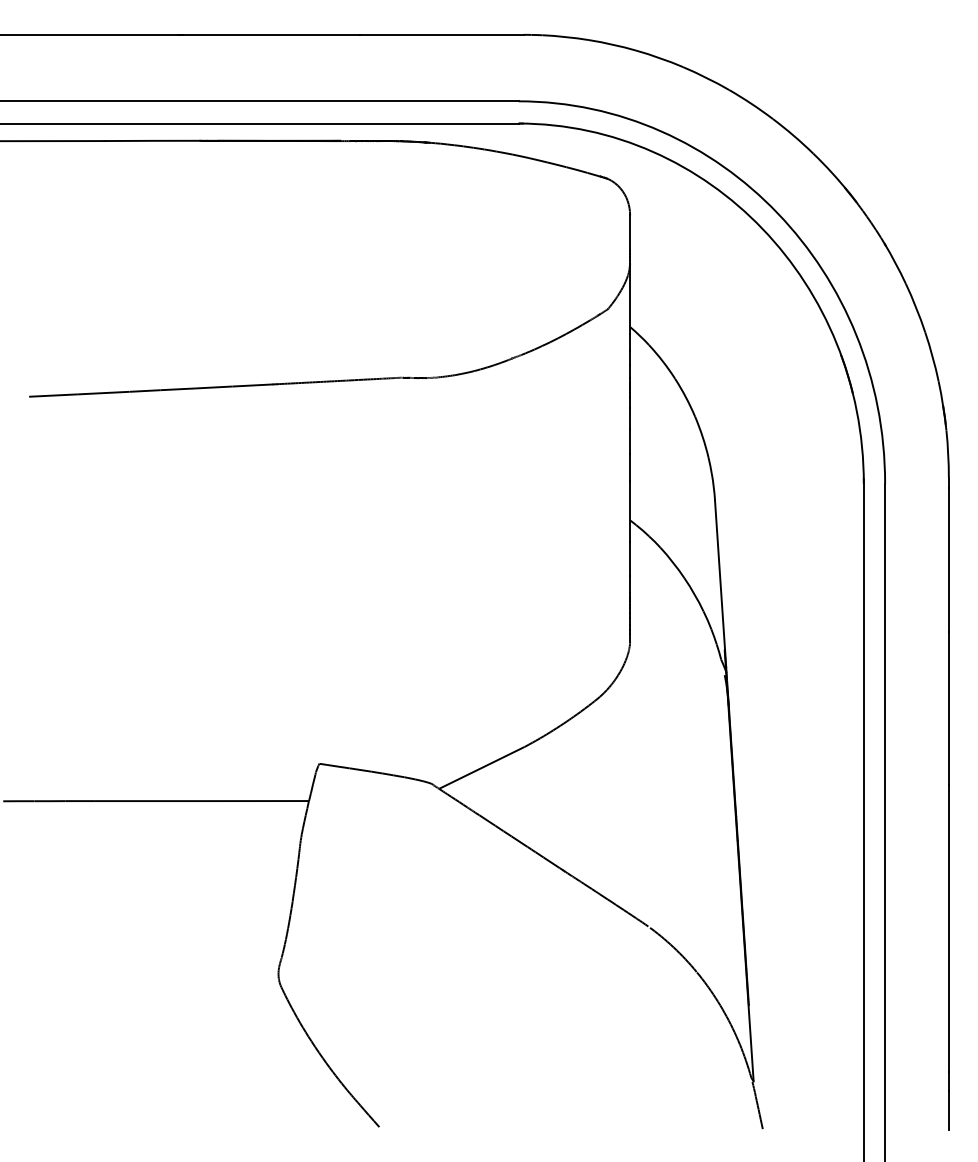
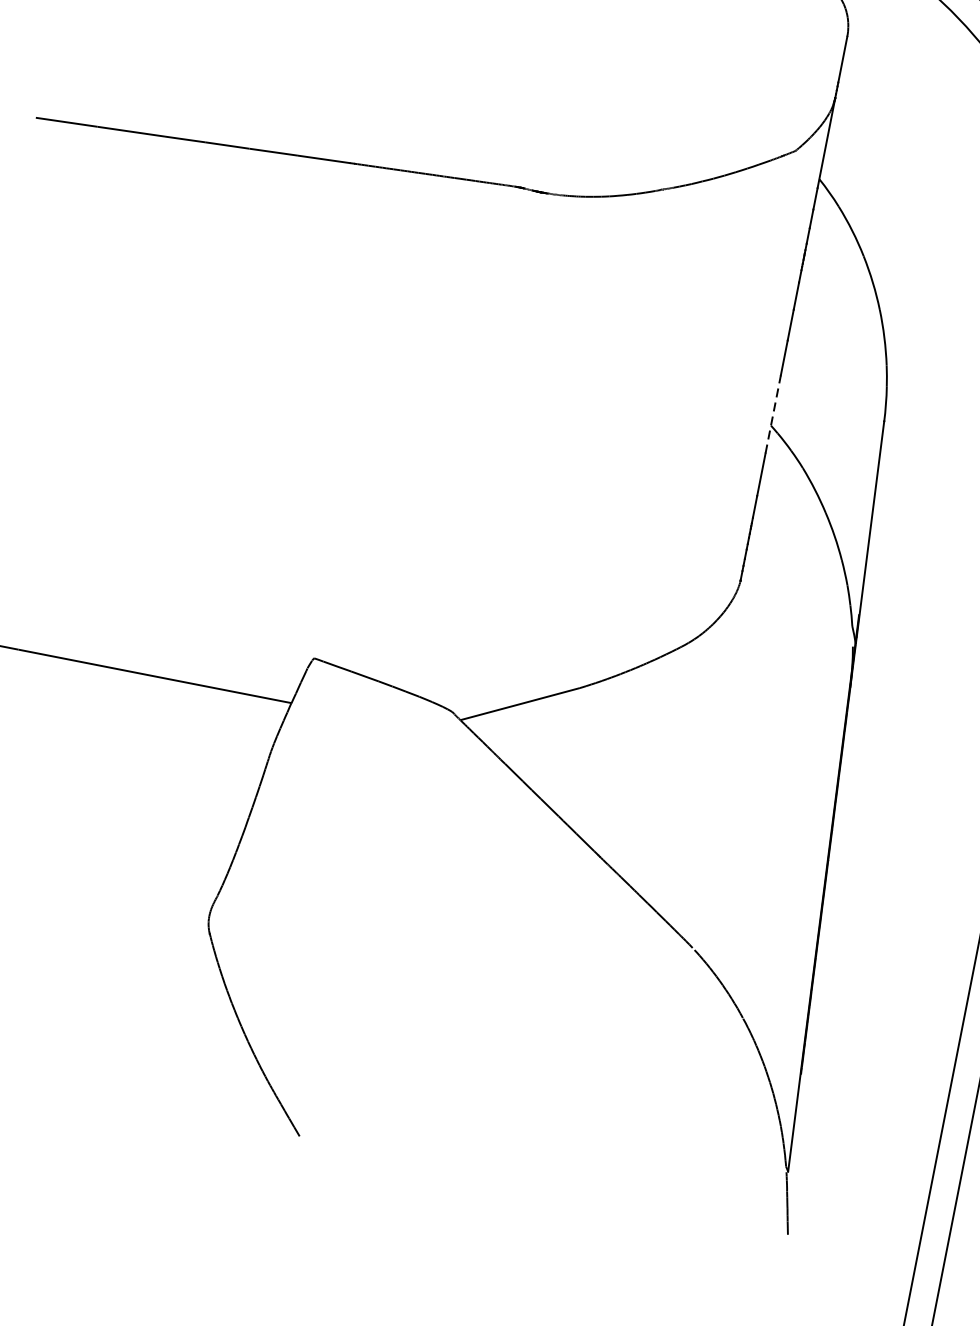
line: (630, 511) -> (773, 414), solid -> dashed

